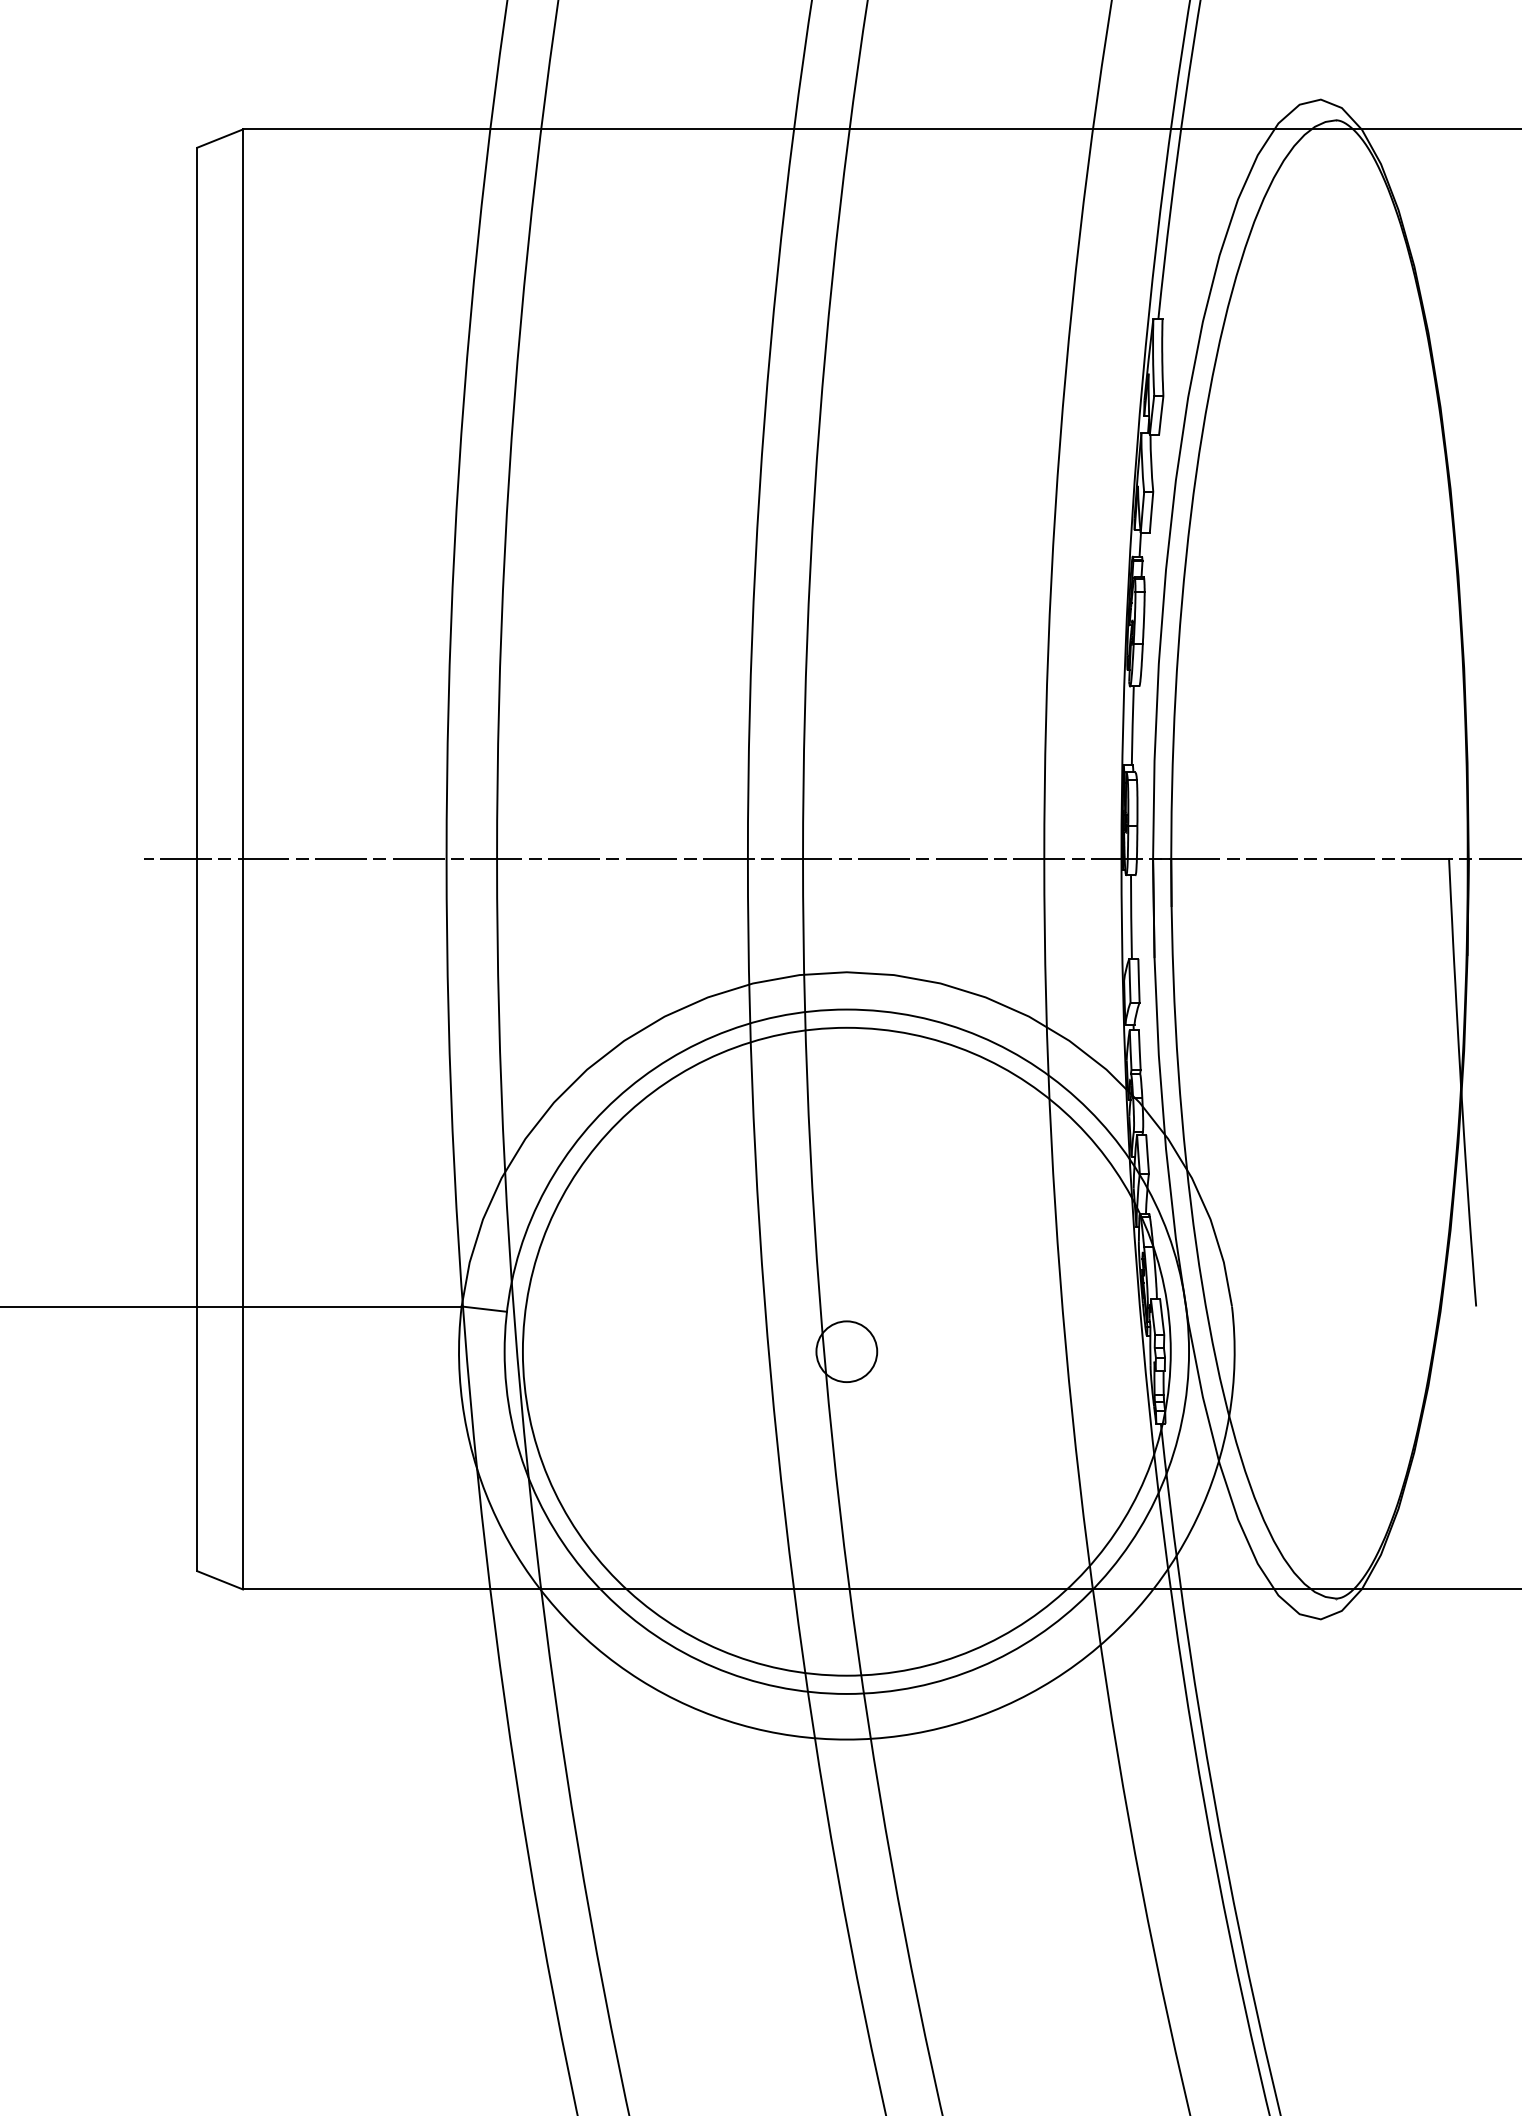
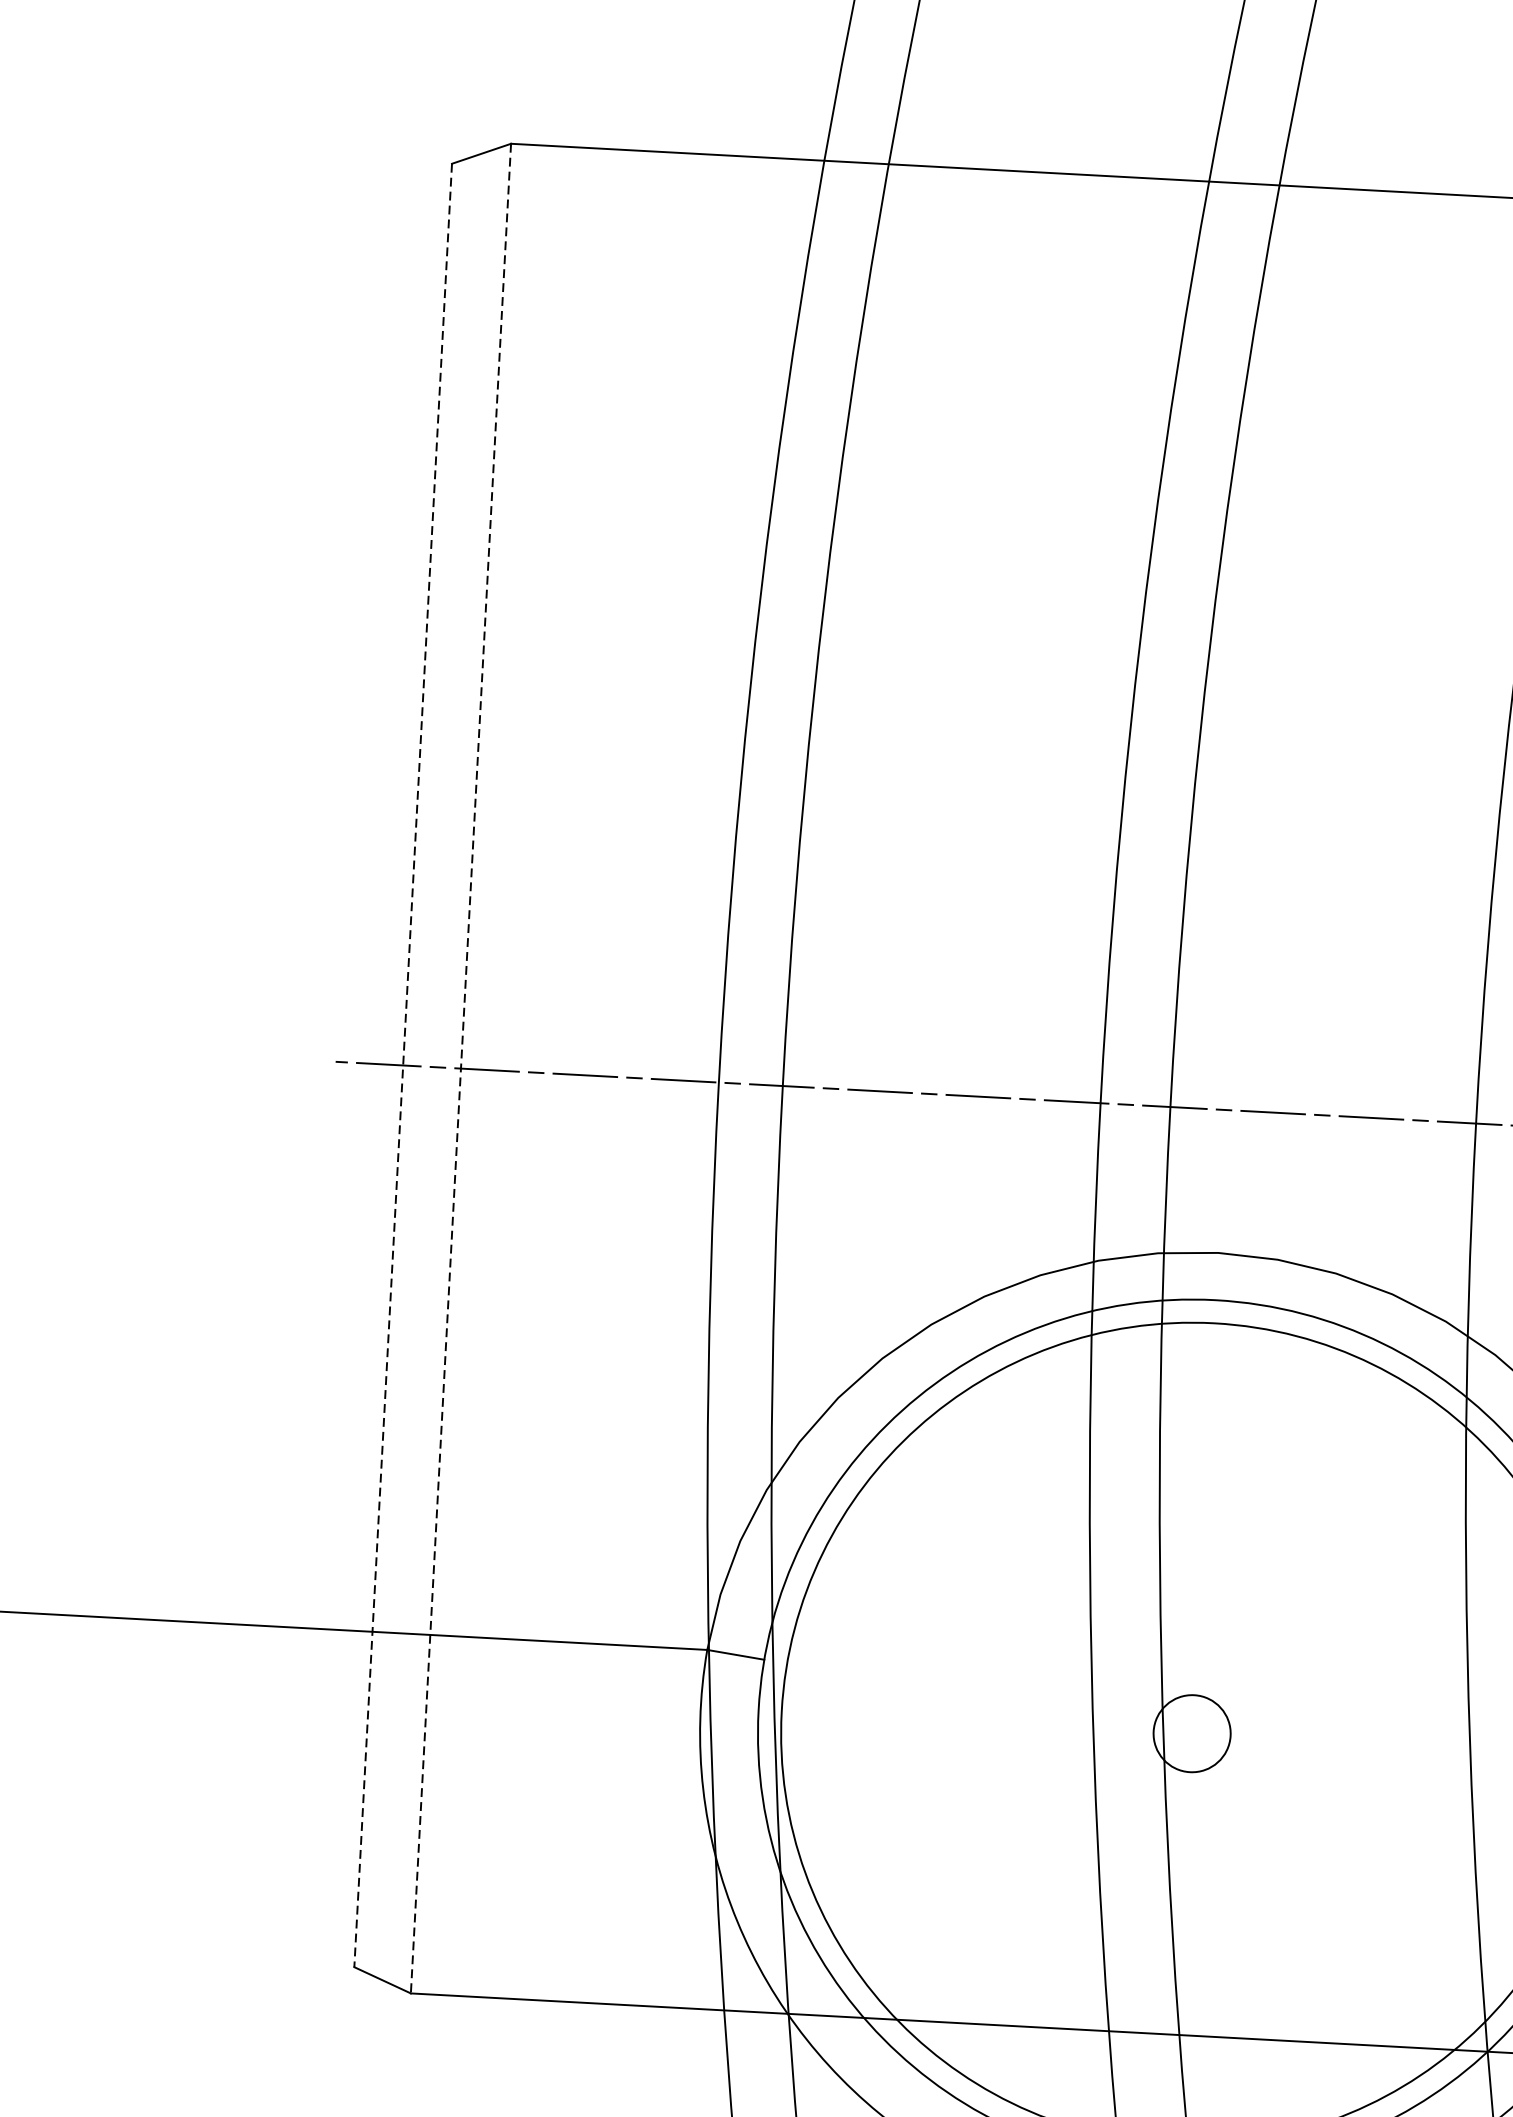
line: (197, 859) -> (403, 1065), solid -> dashed
line: (243, 859) -> (461, 1068), solid -> dashed

